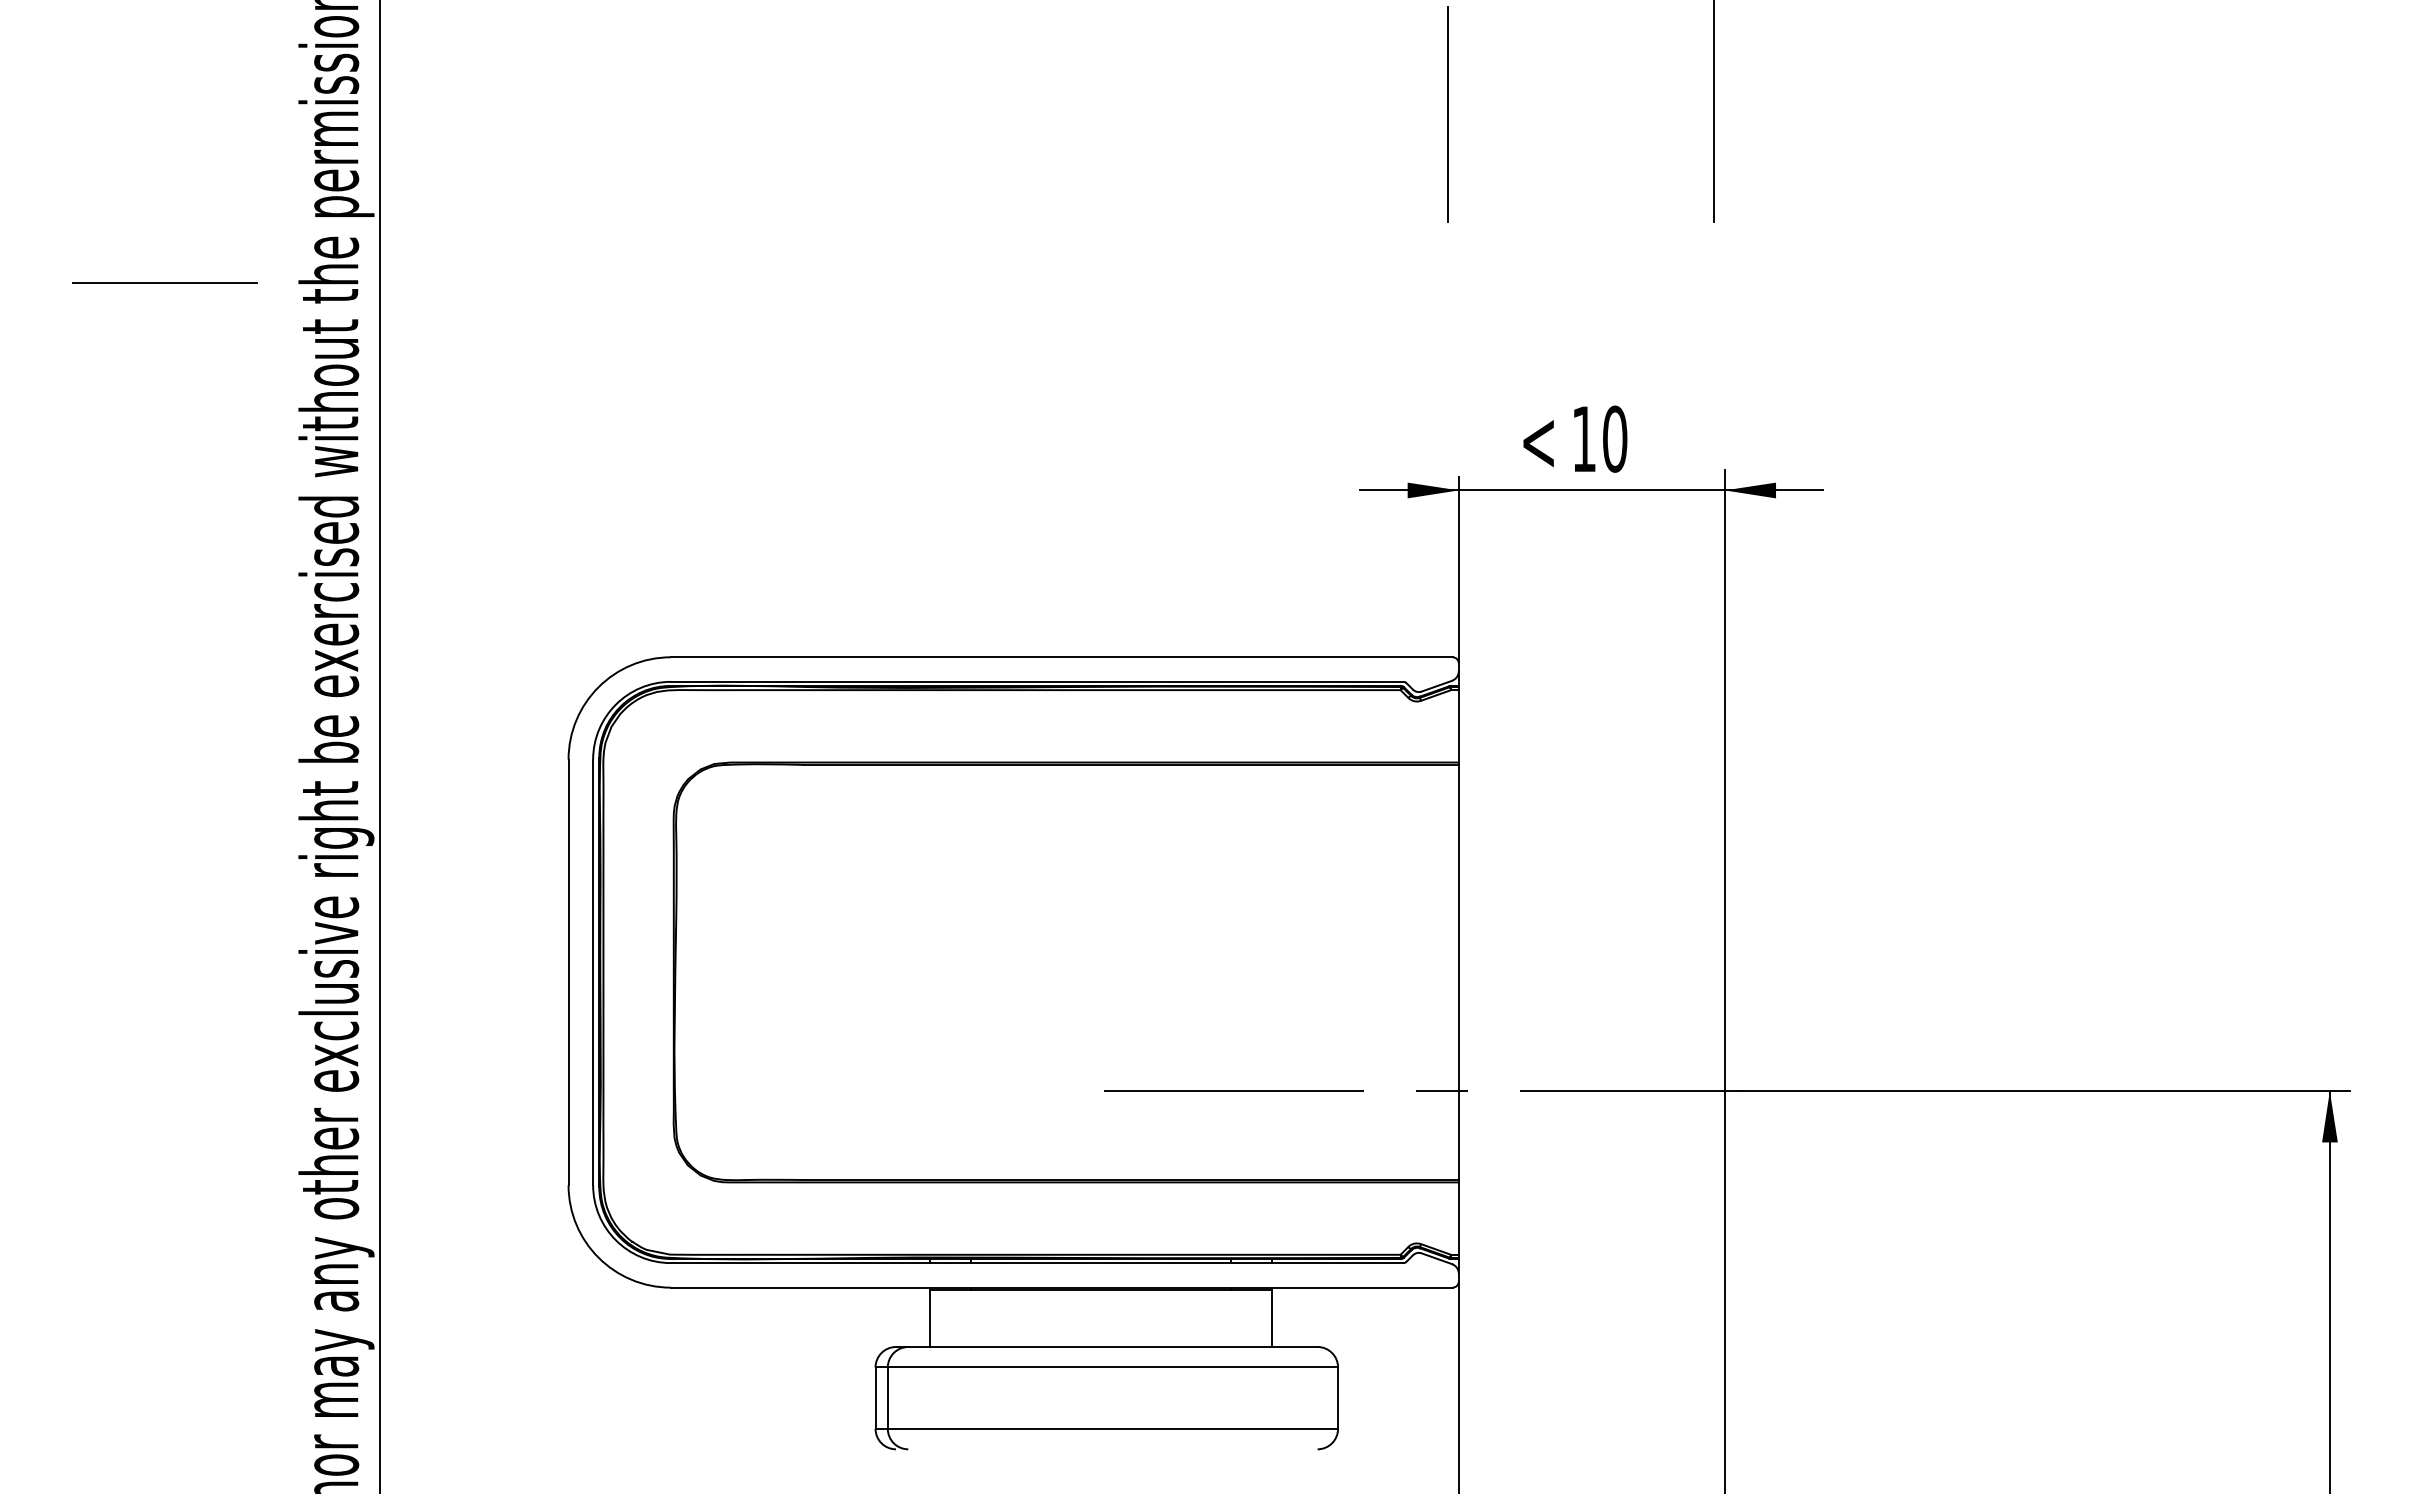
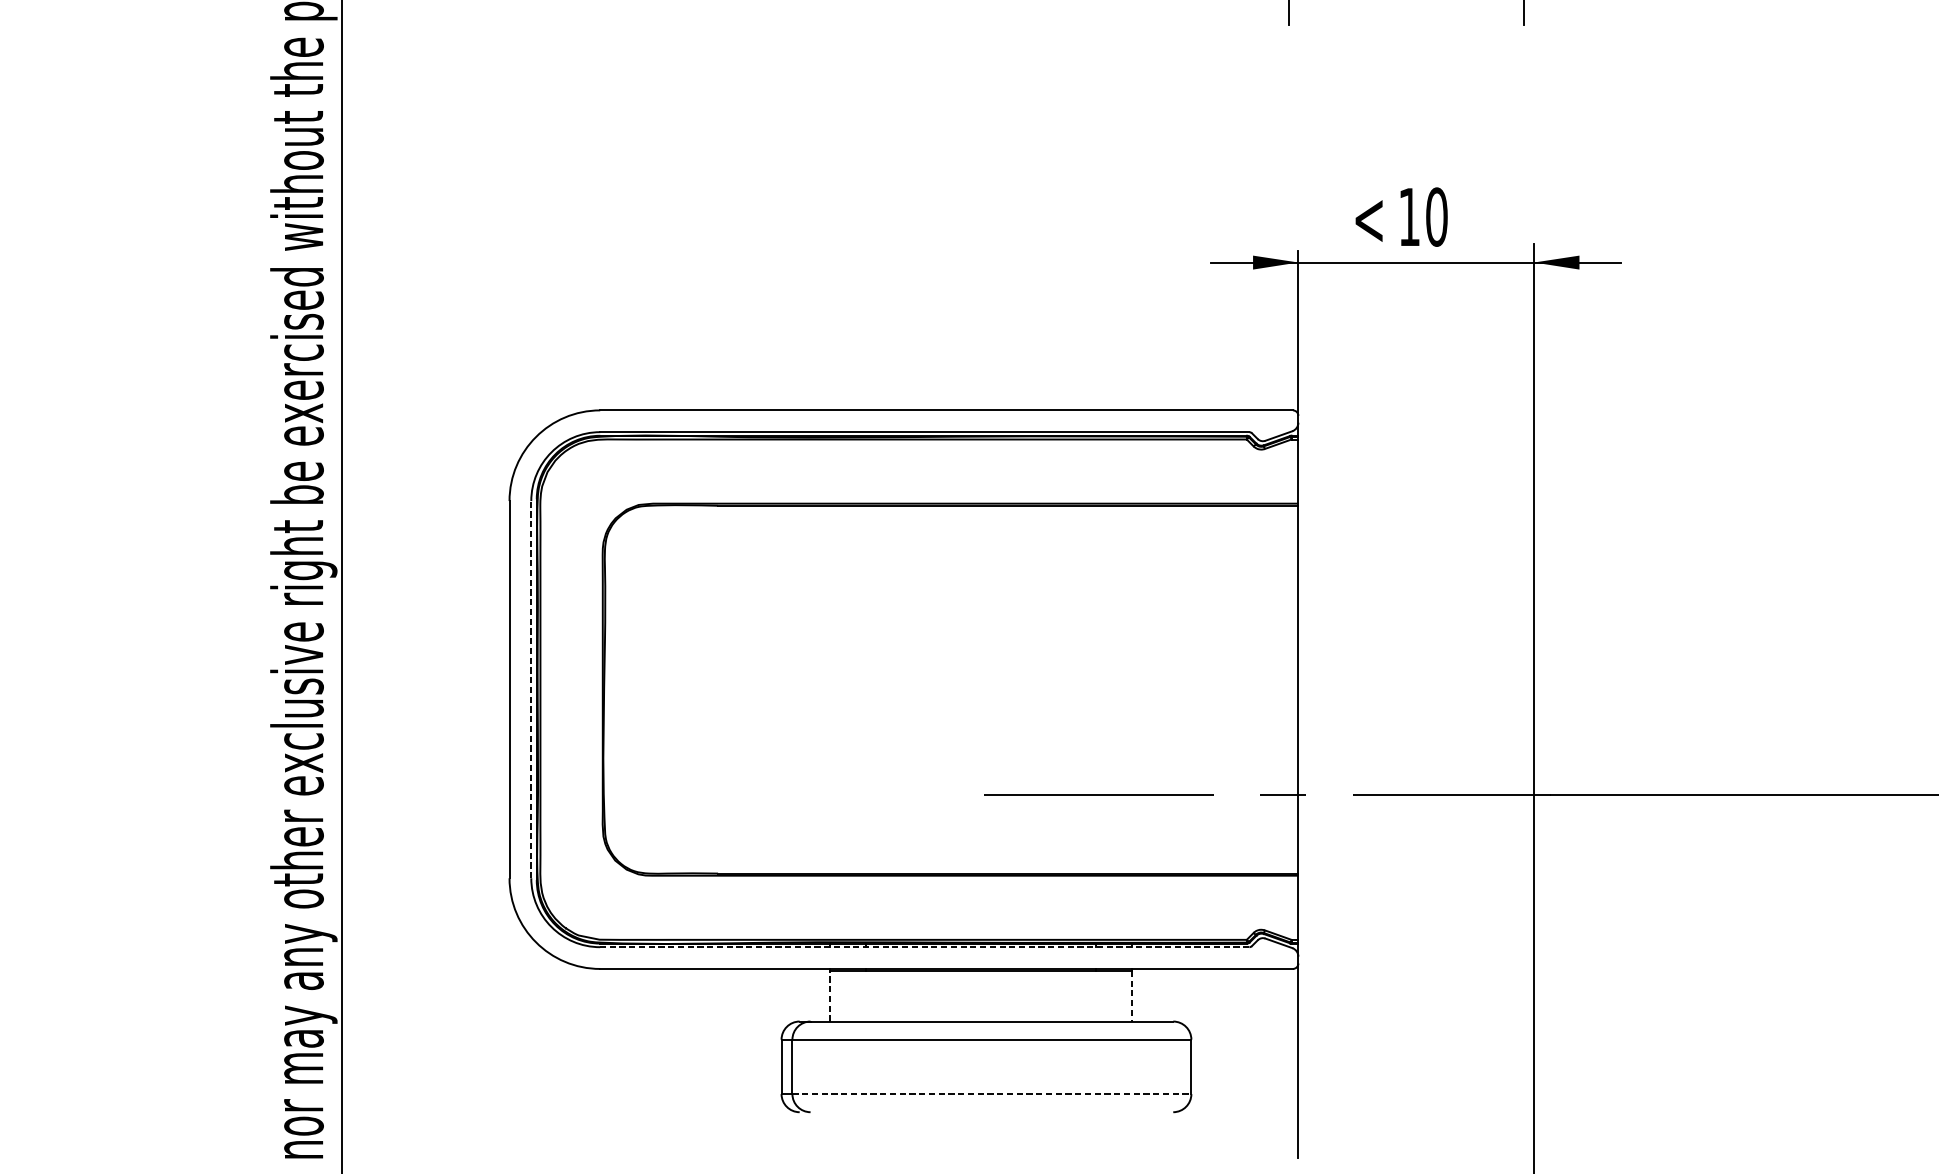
line: (164, 283) -> (151, 79), removed
line: (593, 972) -> (531, 689), solid -> dashed
line: (1036, 1263) -> (924, 947), solid -> dashed
line: (929, 1318) -> (829, 996), solid -> dashed
line: (1271, 1318) -> (1132, 996), solid -> dashed
line: (1113, 1428) -> (992, 1093), solid -> dashed

